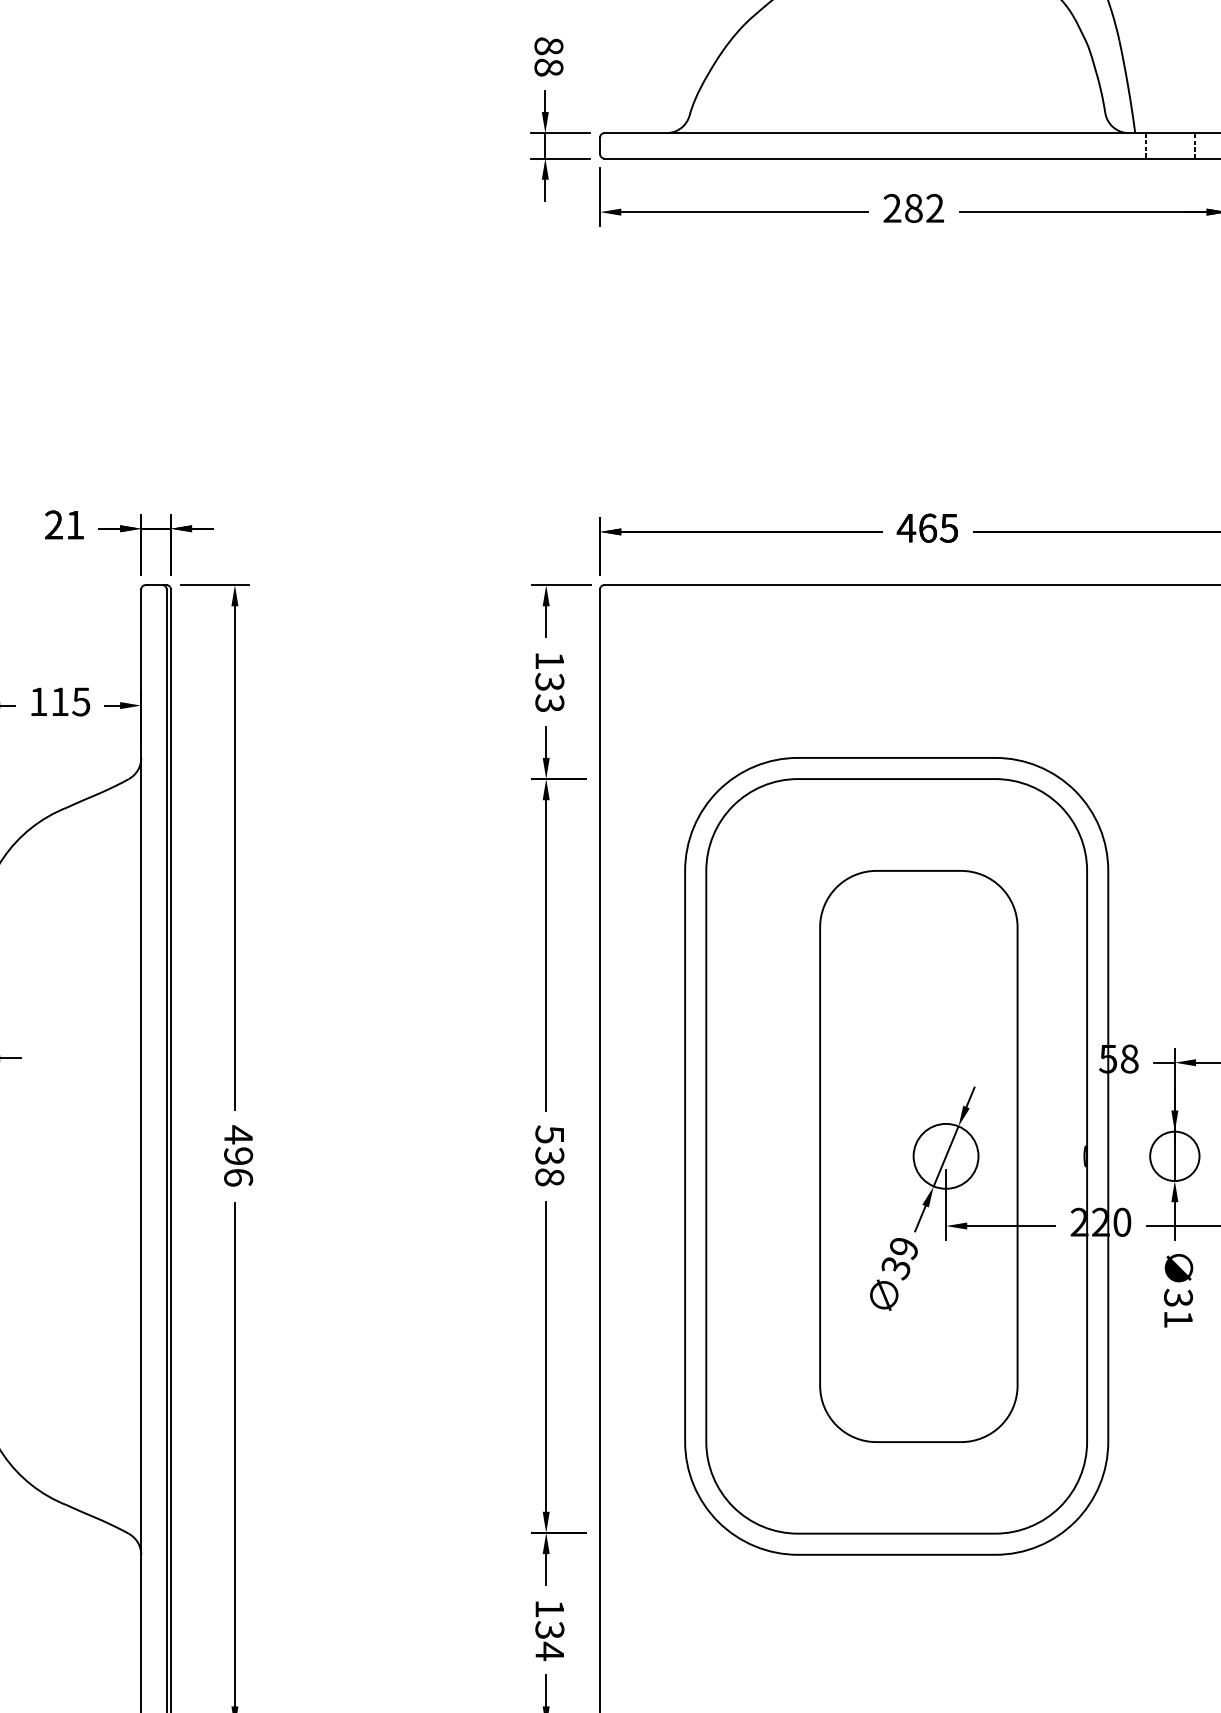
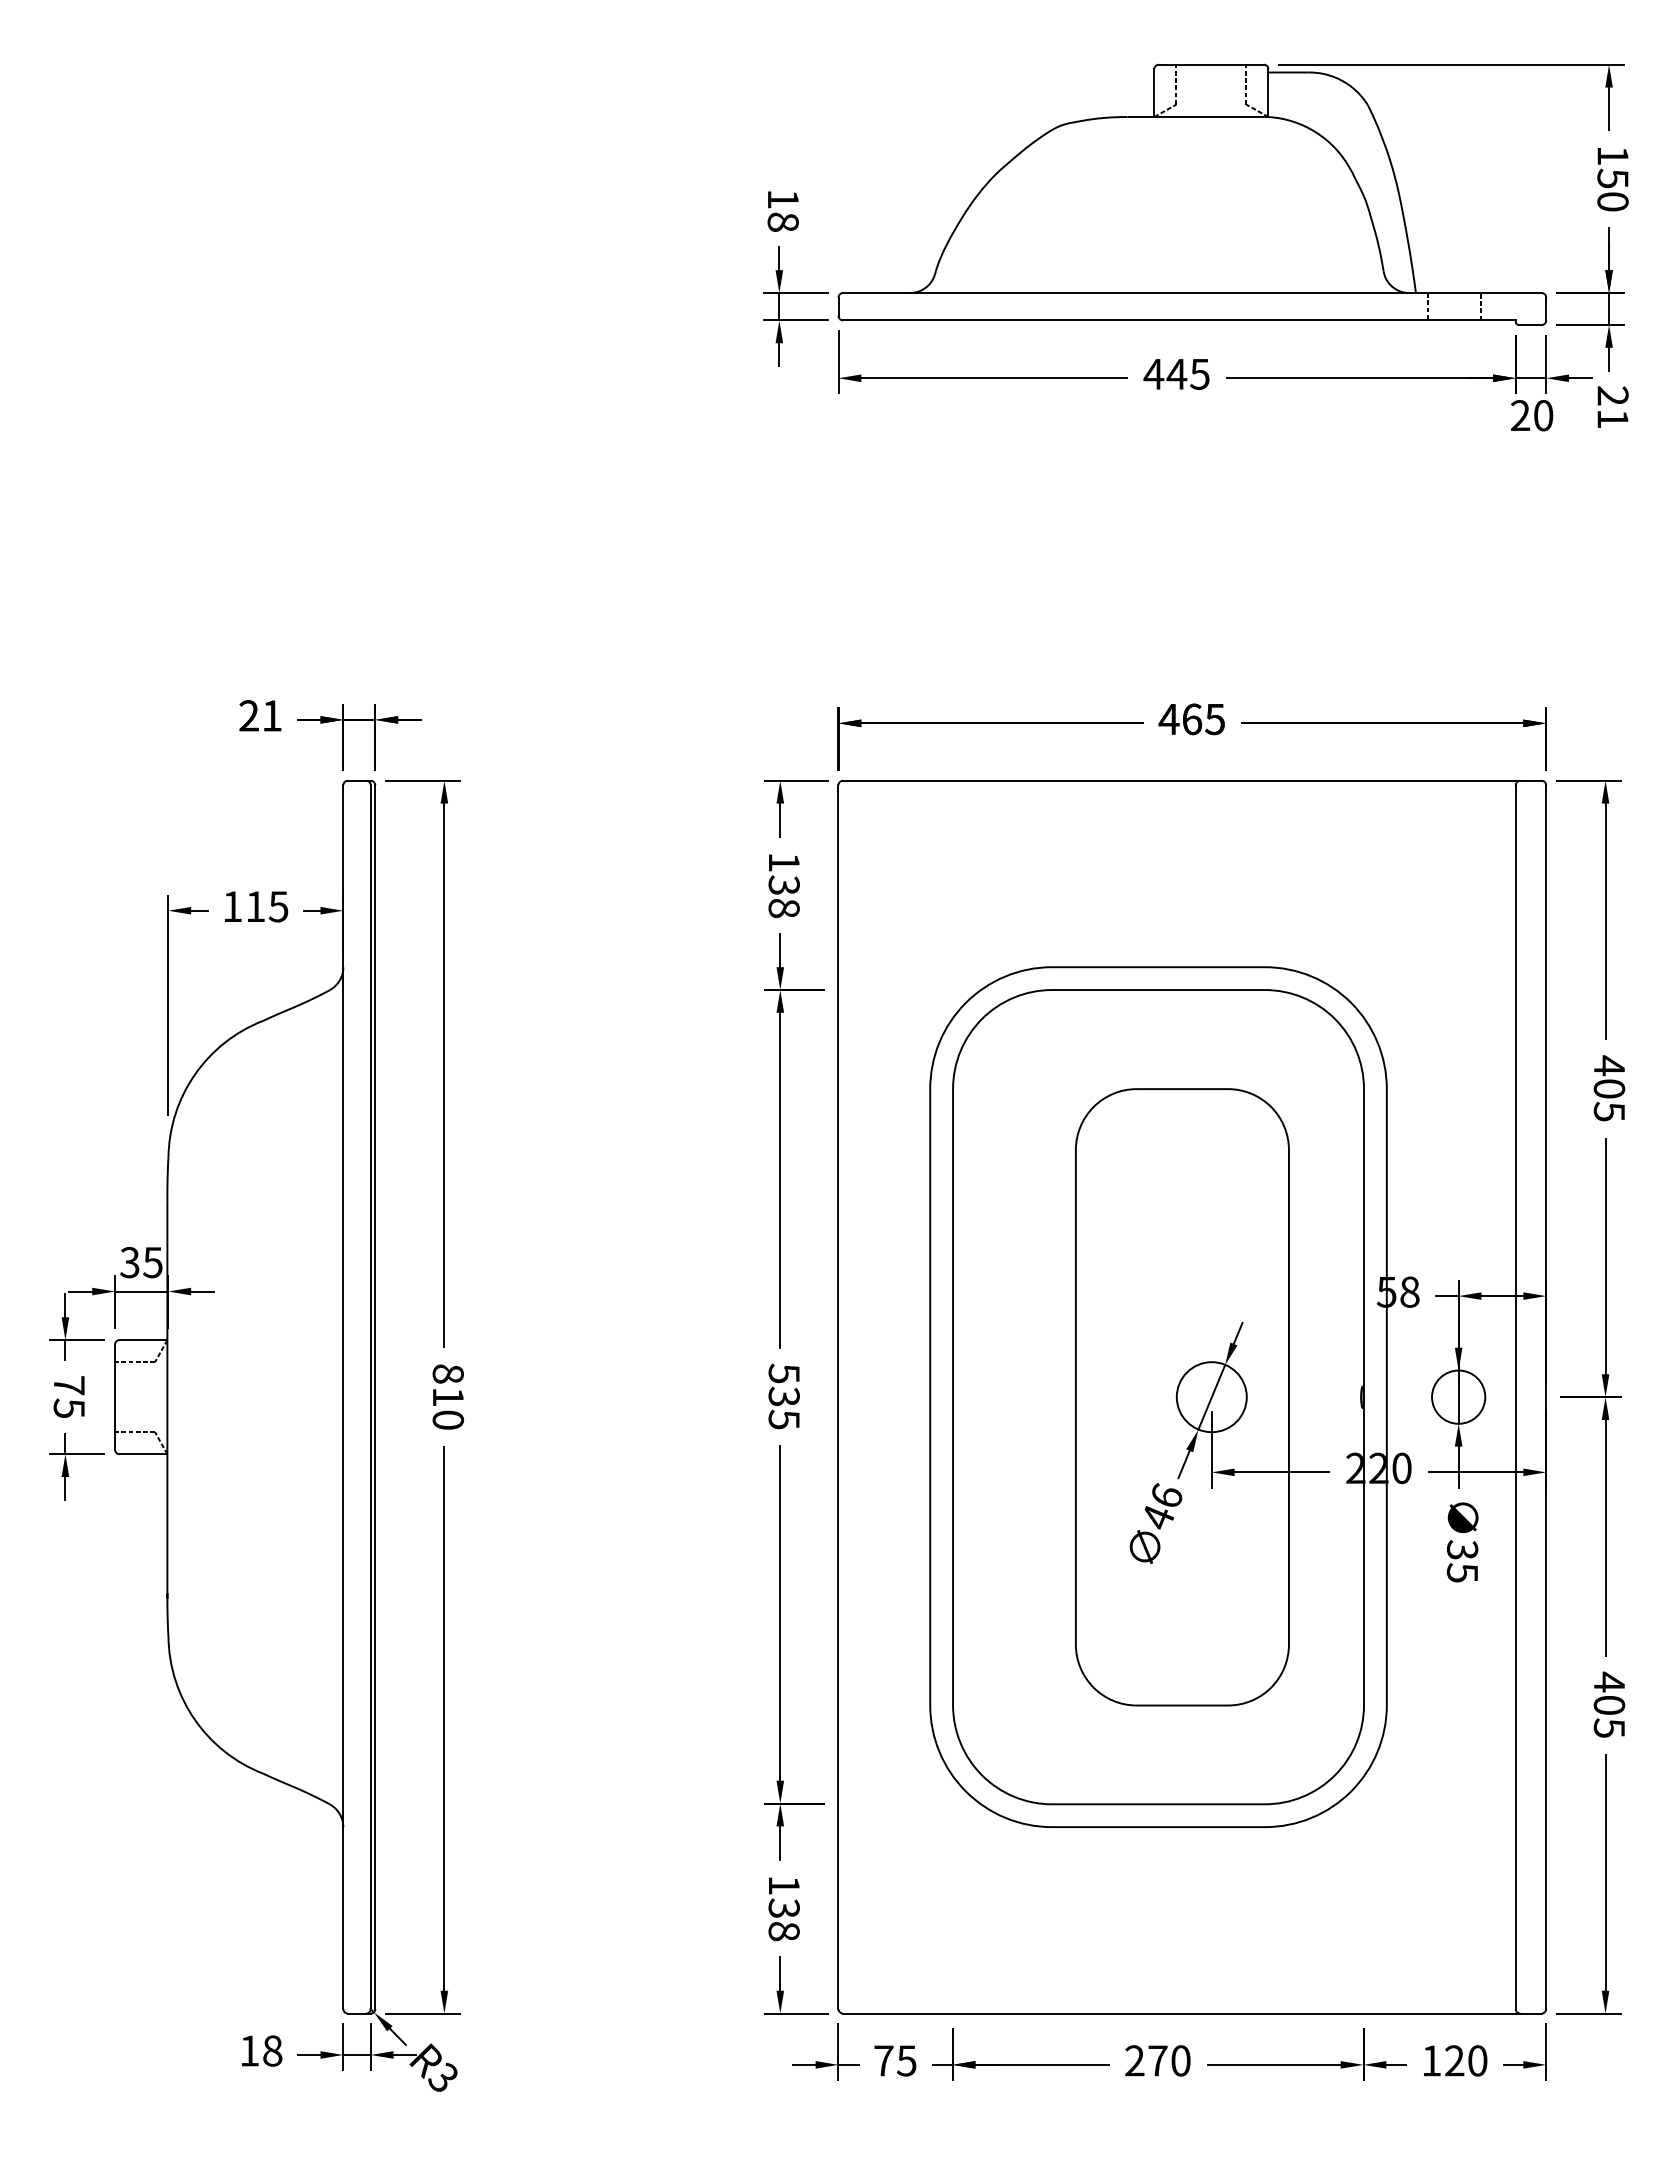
text: (548, 45) -> (782, 198), 88 -> 18
text: (913, 207) -> (1176, 373), 282 -> 445
text: (549, 703) -> (783, 908), 133 -> 138
text: (238, 1155) -> (448, 1396), 496 -> 810
text: (549, 1177) -> (783, 1419), 538 -> 535
text: (900, 1258) -> (1162, 1507), 39 -> 46
text: (1177, 1318) -> (1461, 1572), 31 -> 35
text: (549, 1651) -> (783, 1931), 134 -> 138

